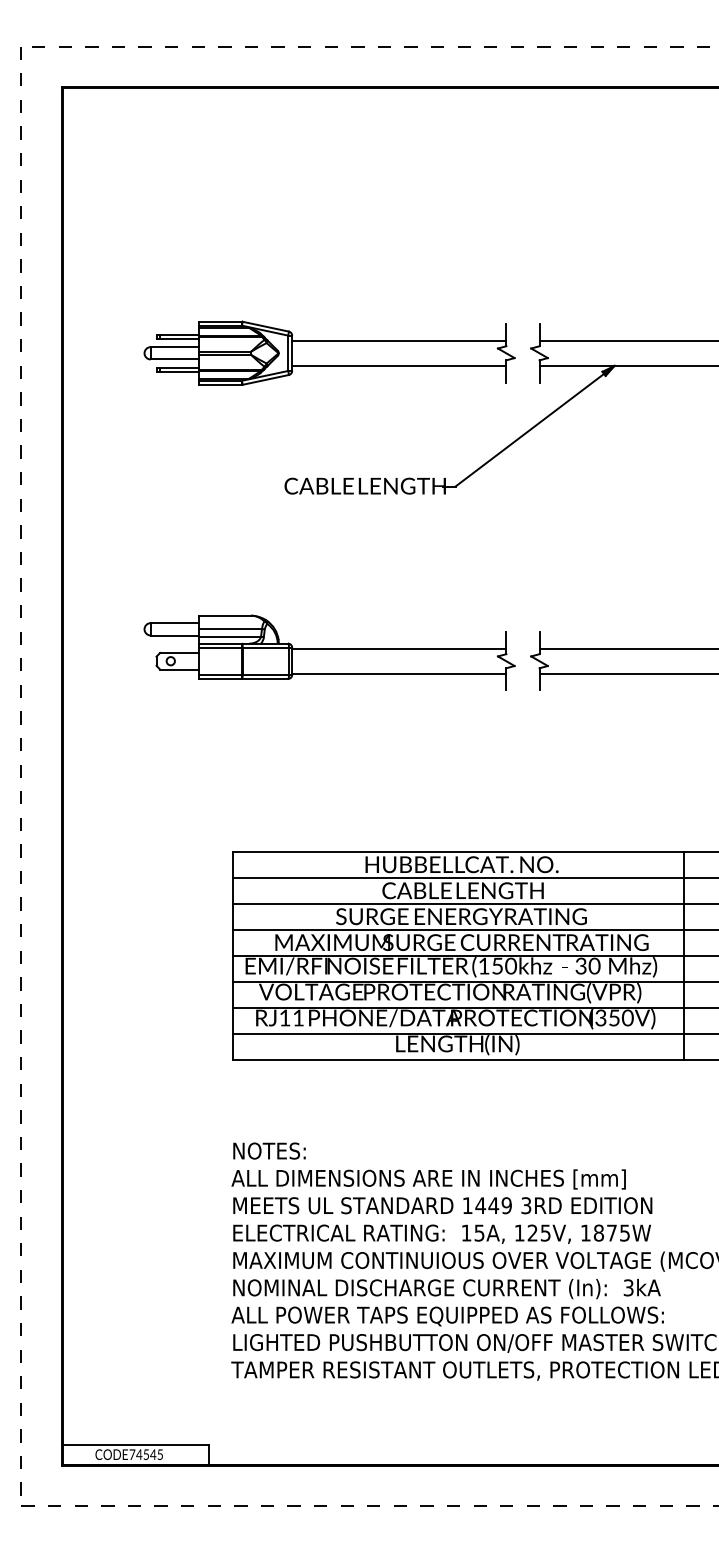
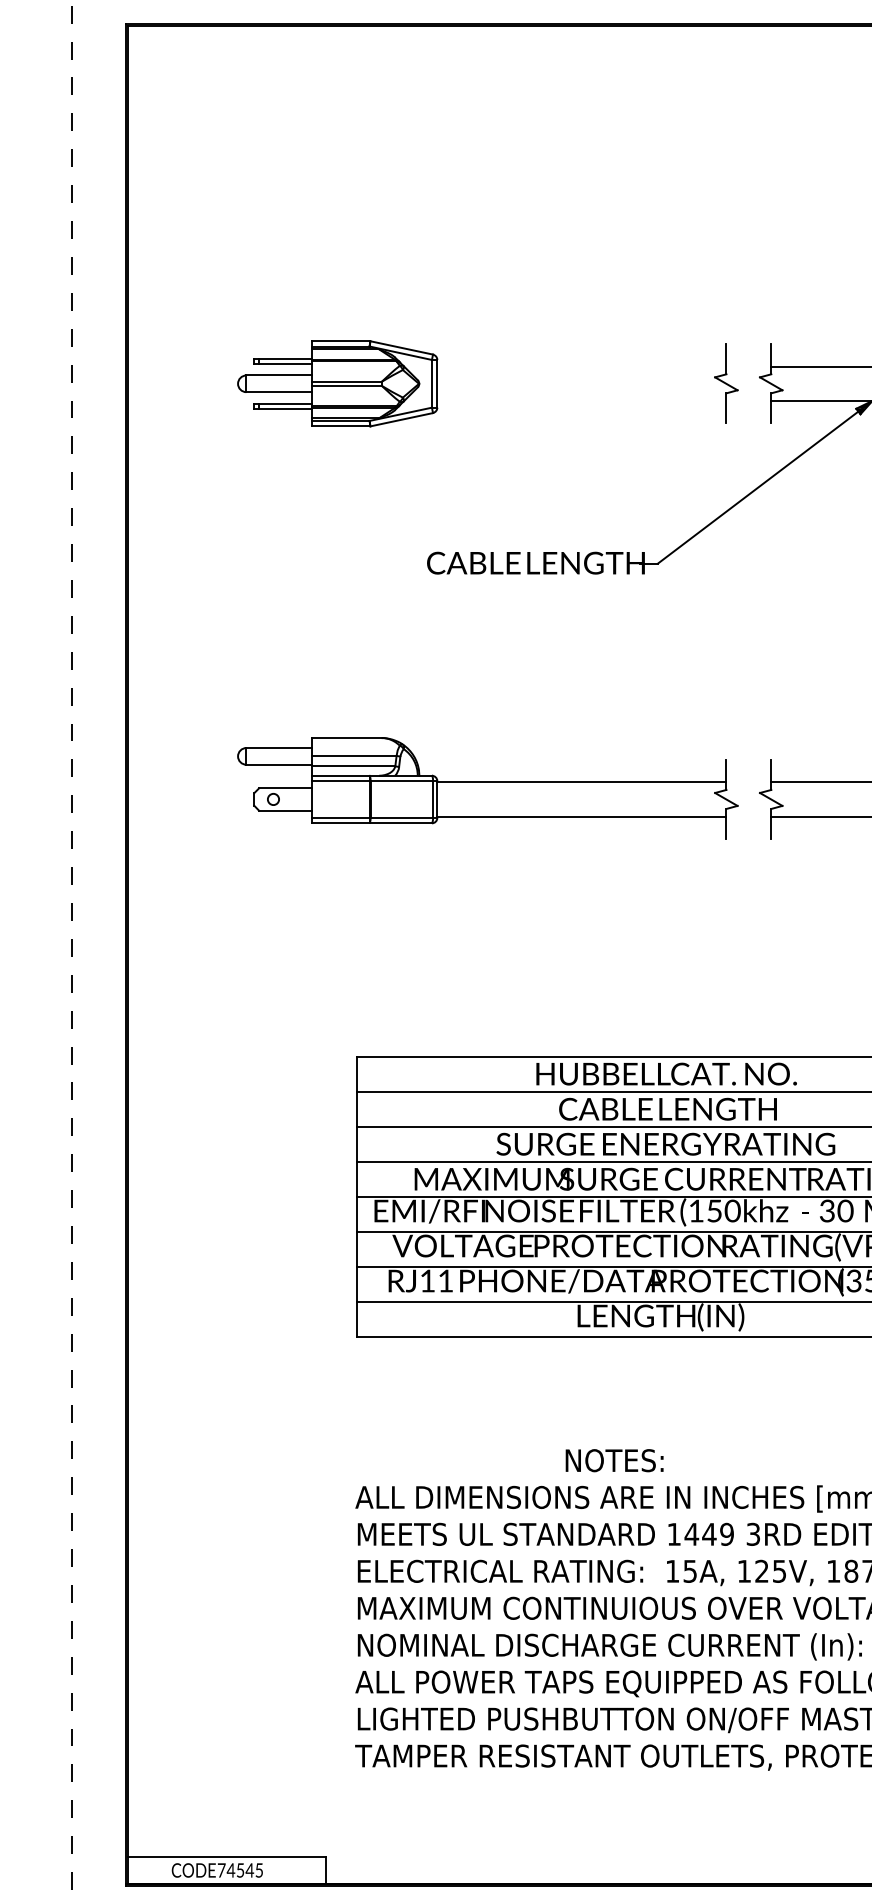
line: (399, 340) -> (582, 366), removed
line: (399, 365) -> (582, 400), removed
text: (269, 1150) -> (614, 1459), moved

